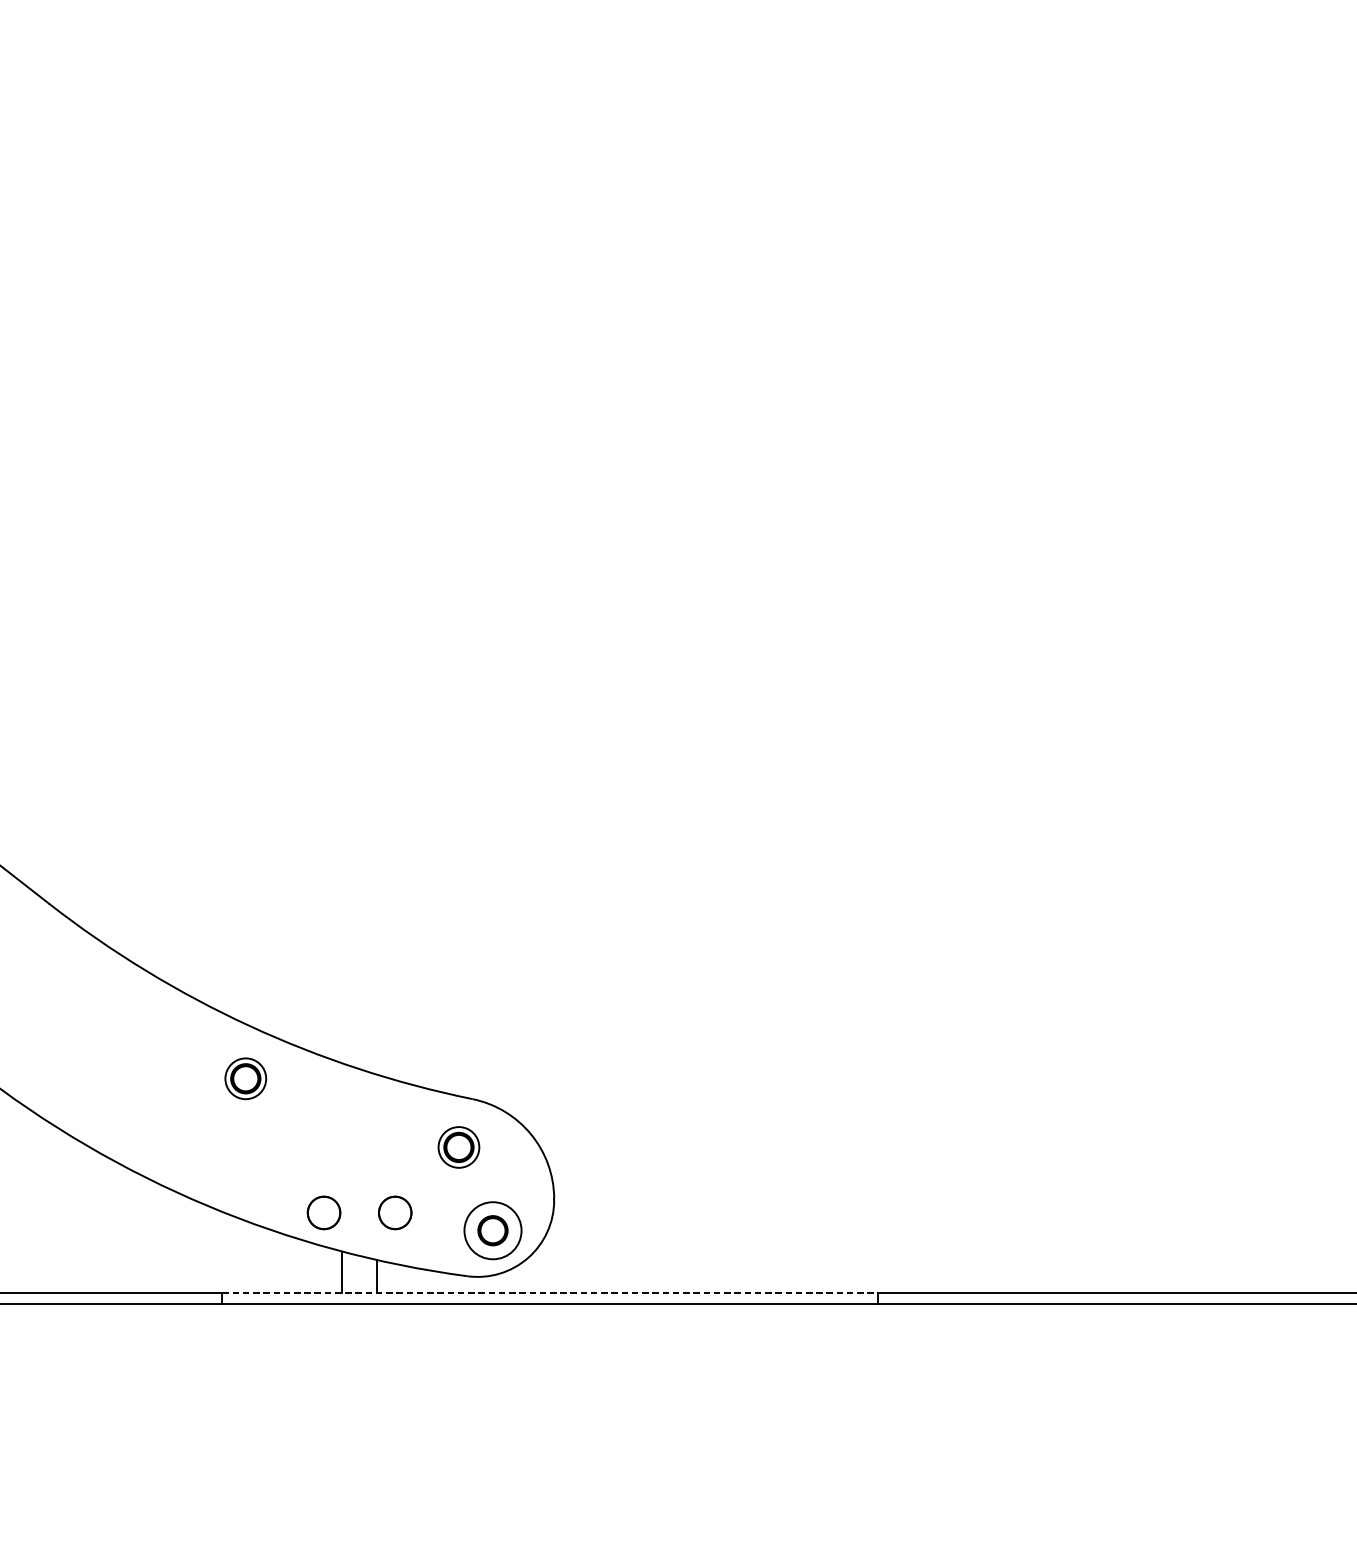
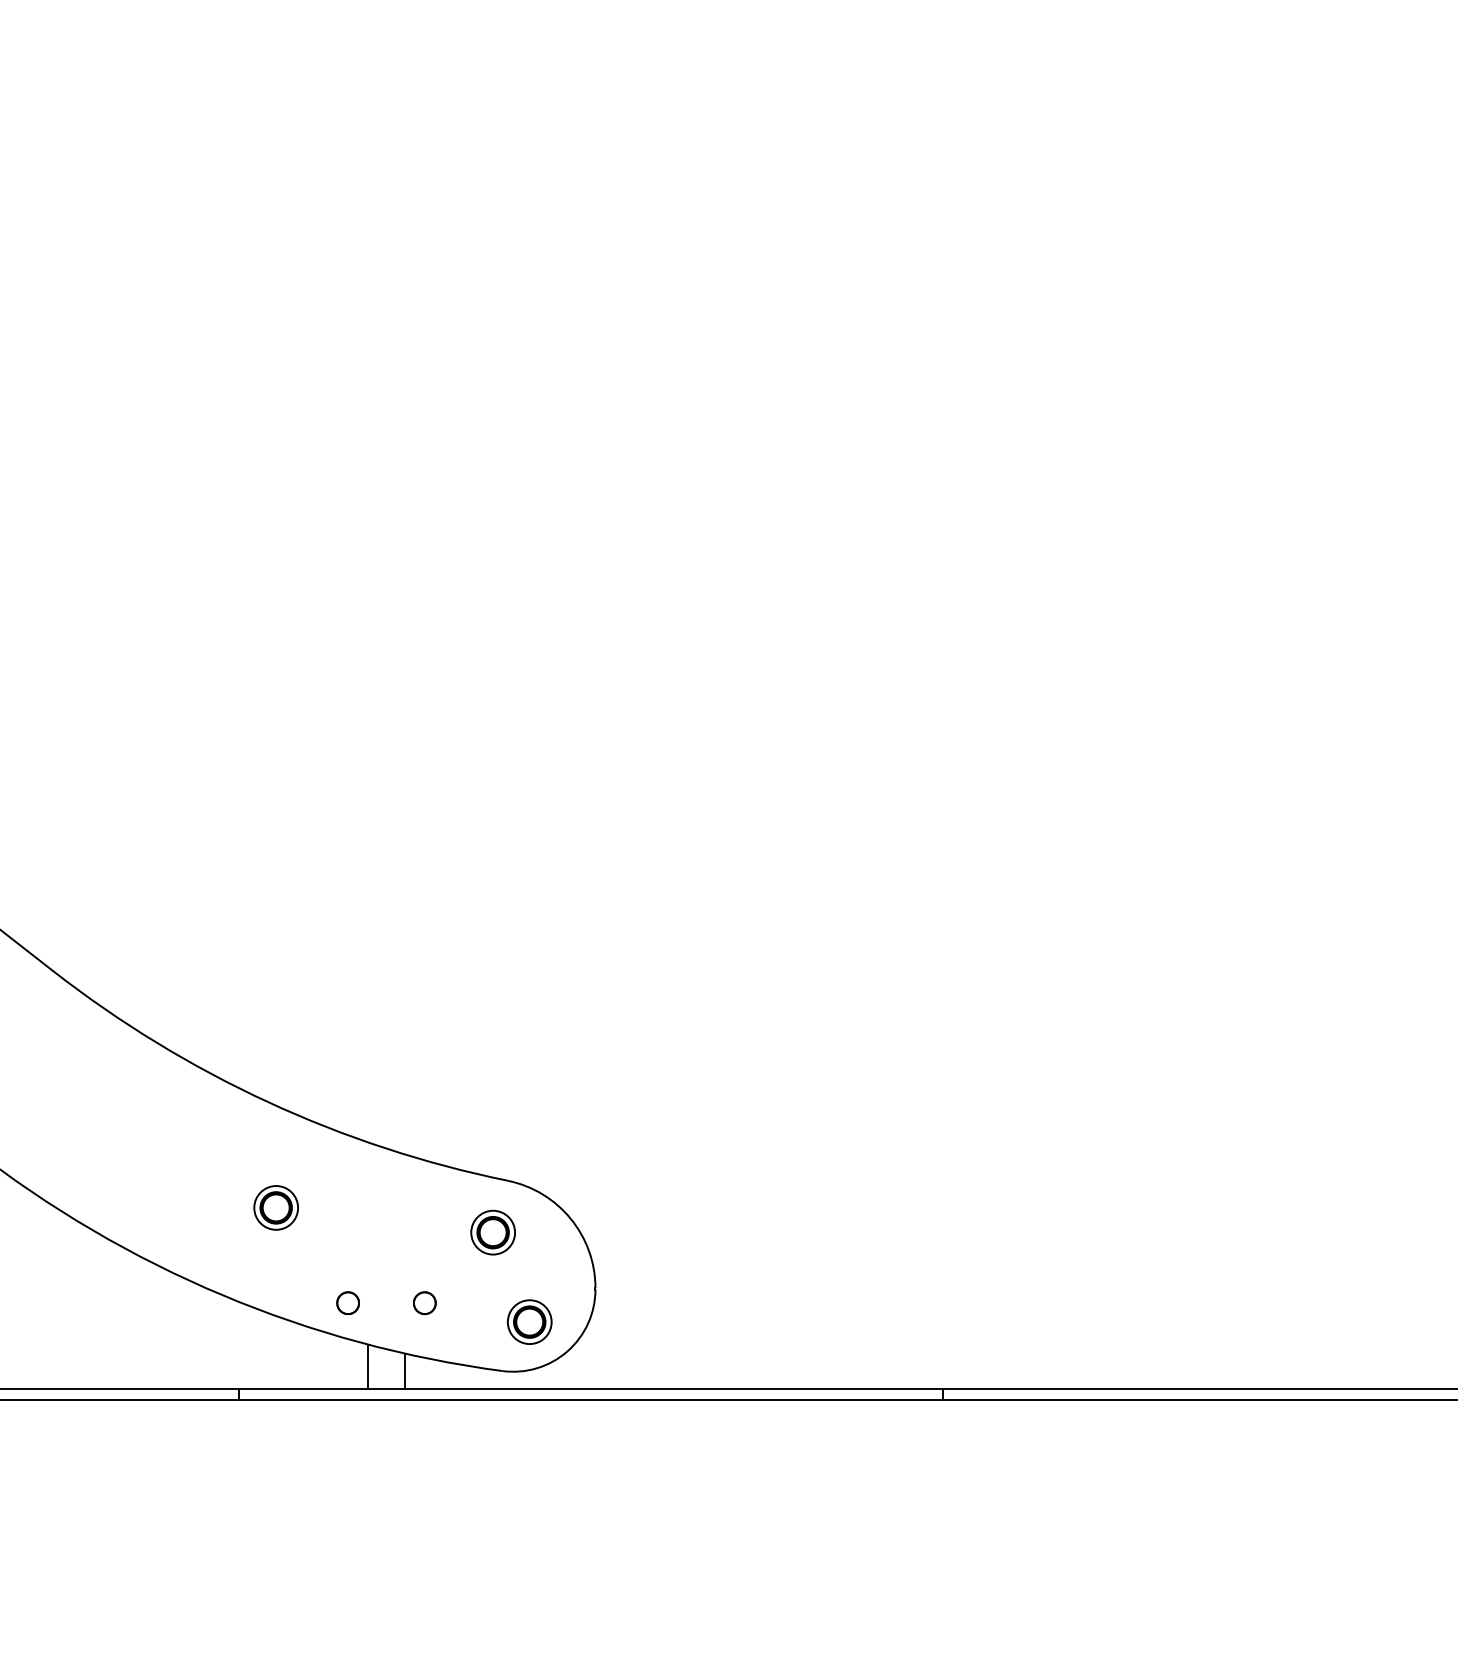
part: (245, 1078) -> (275, 1207), moved
part: (323, 1213) -> (347, 1303), size x0.62
part: (395, 1213) -> (424, 1303), size x0.62
circle: (492, 1231) -> (529, 1322), size x0.71
line: (550, 1293) -> (591, 1389), dashed -> solid

